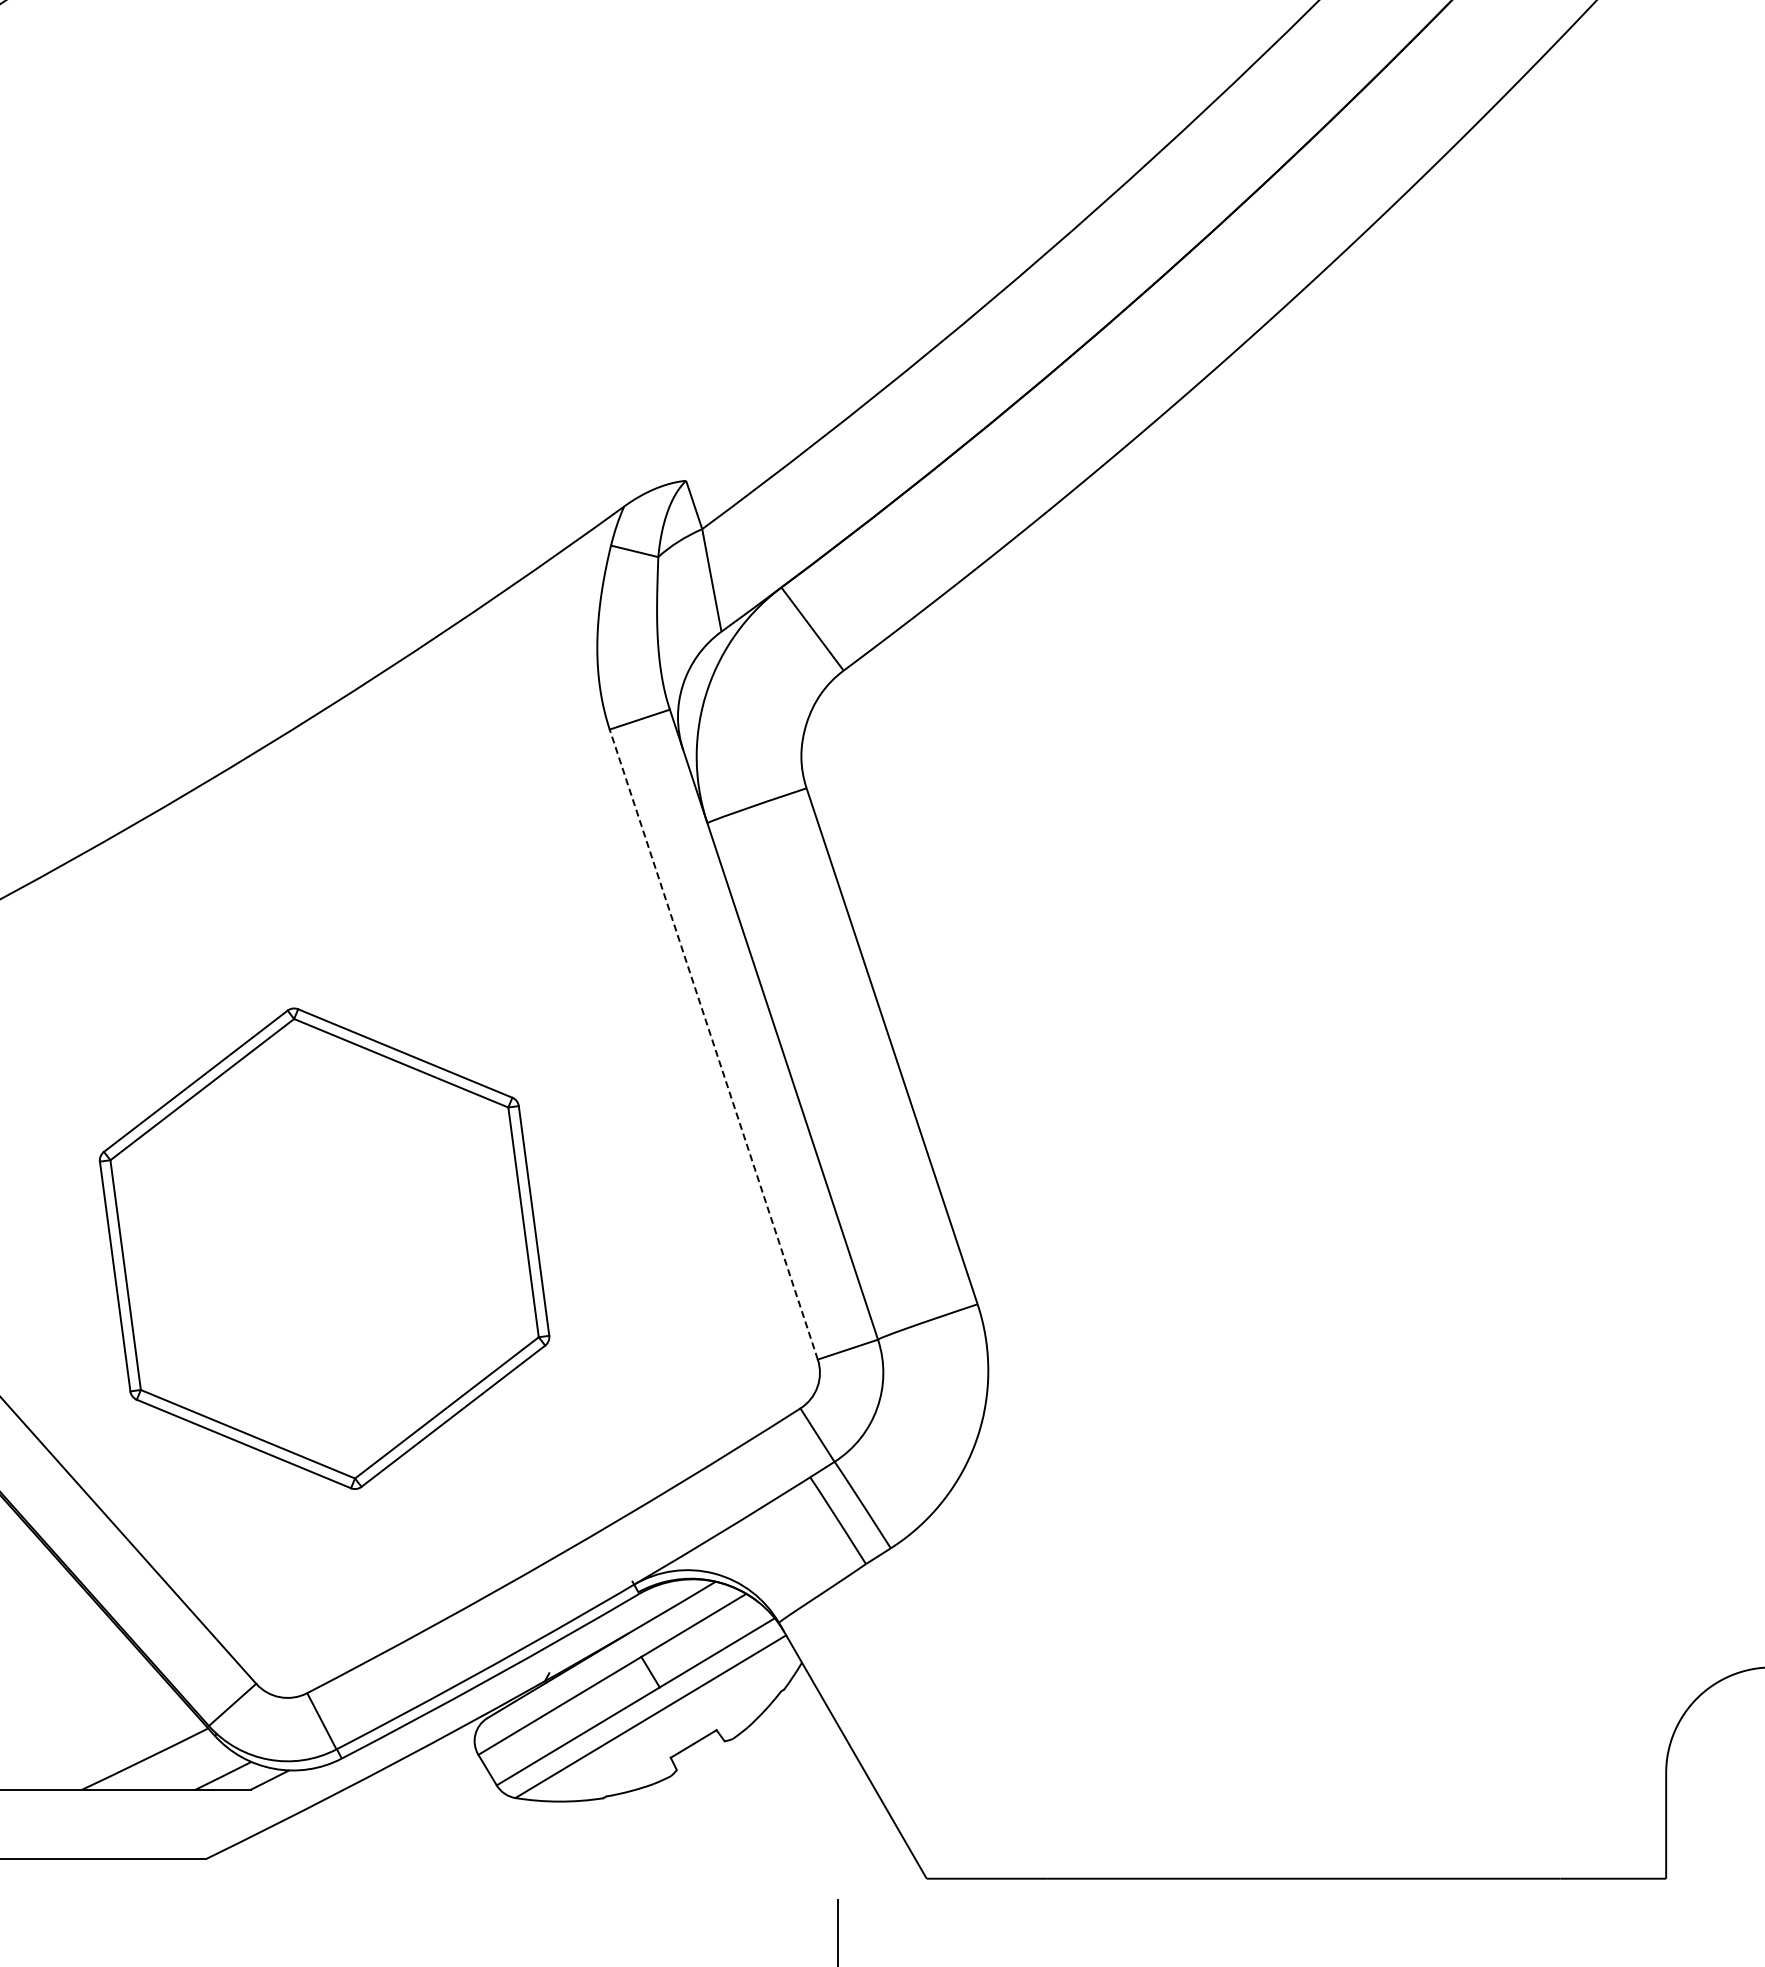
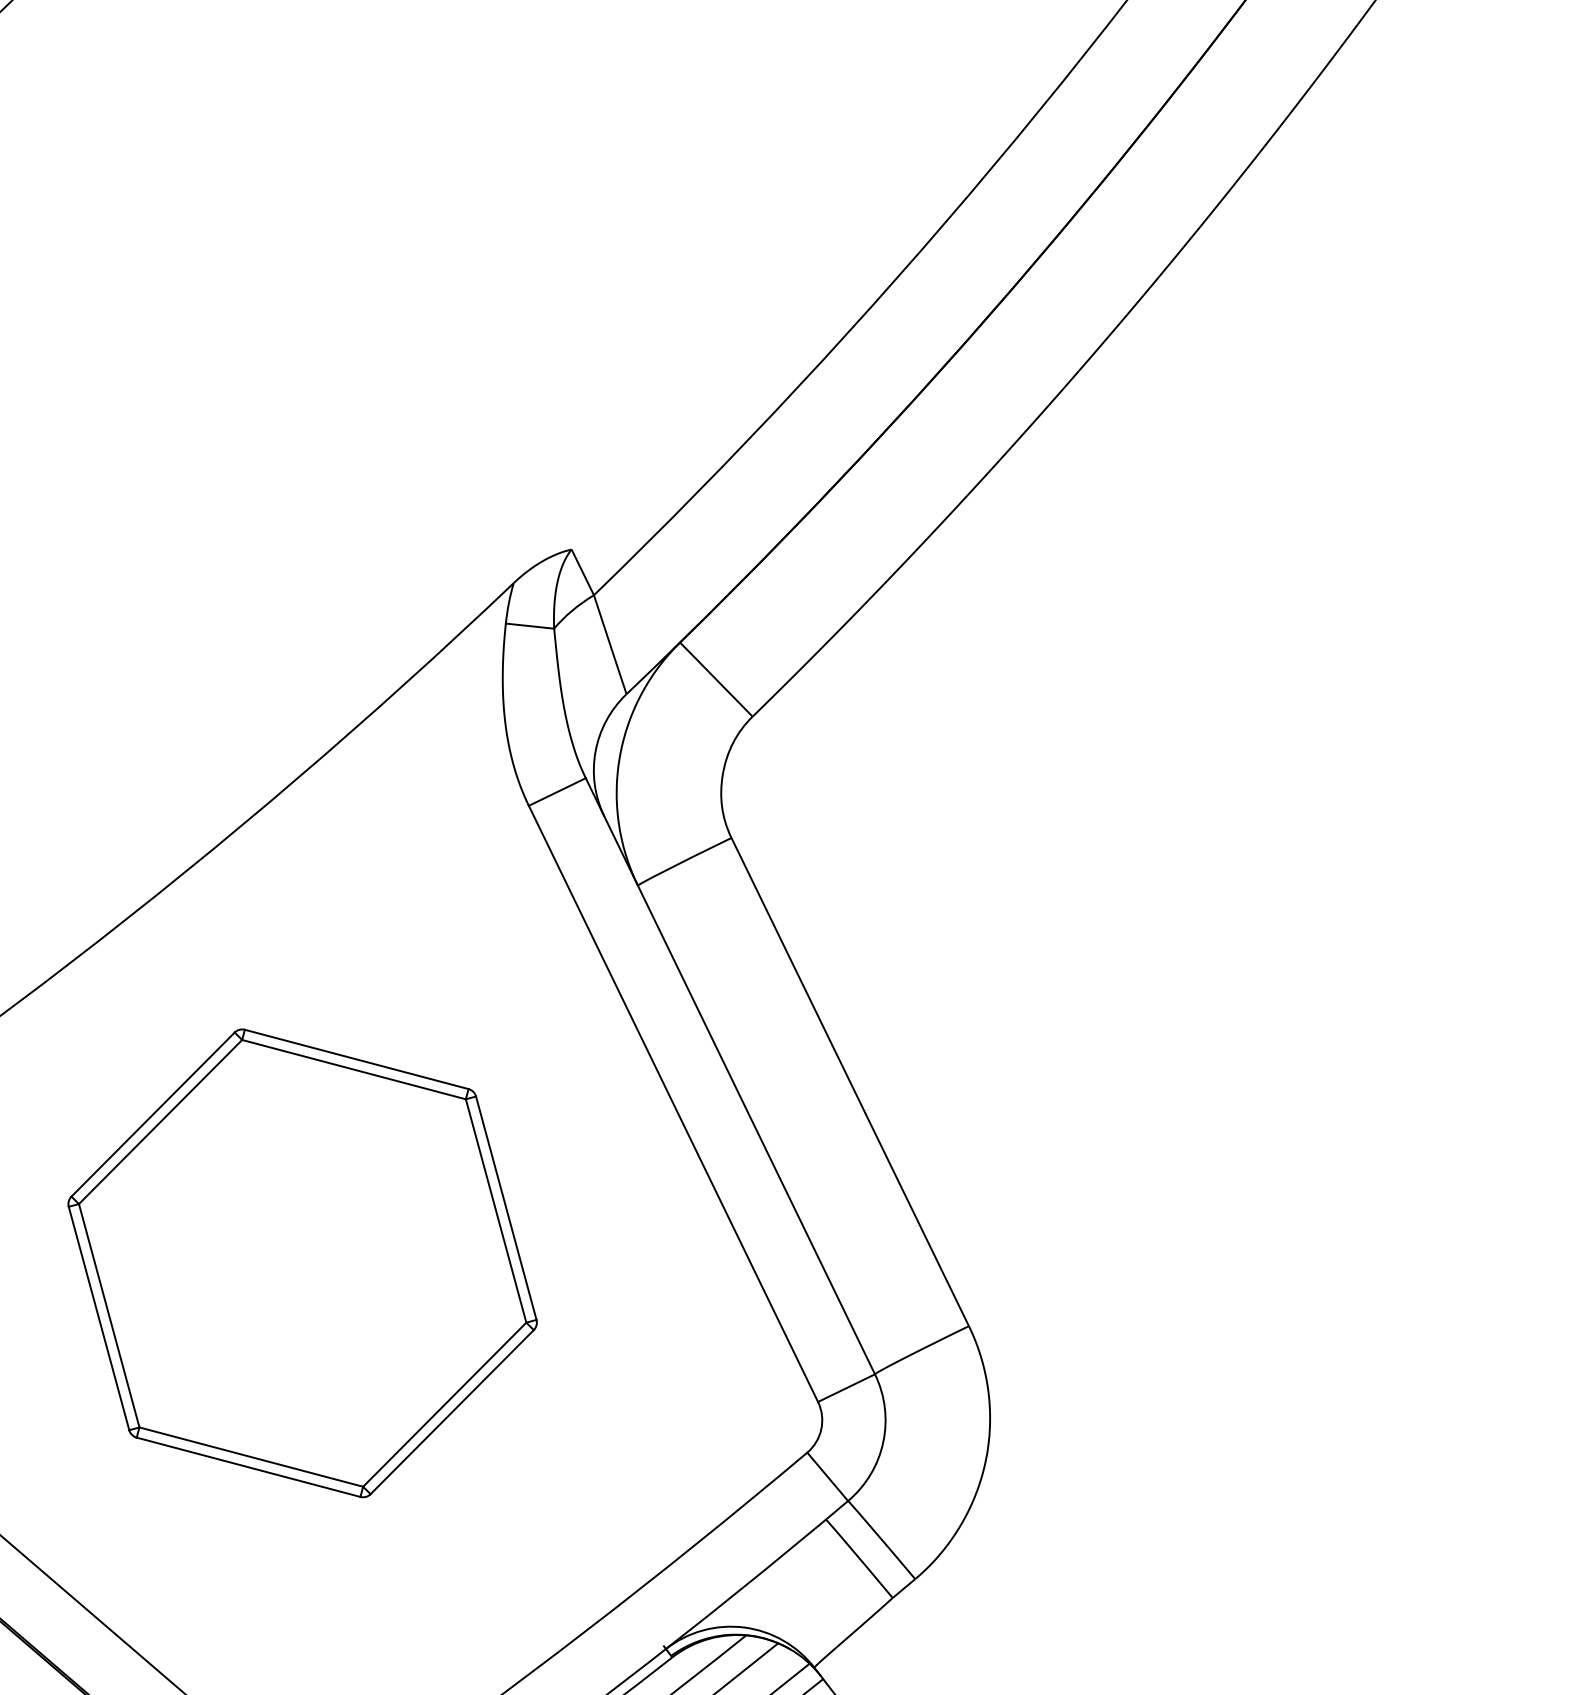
line: (713, 1044) -> (673, 1103), dashed -> solid
part: (324, 1248) -> (302, 1263), moved

